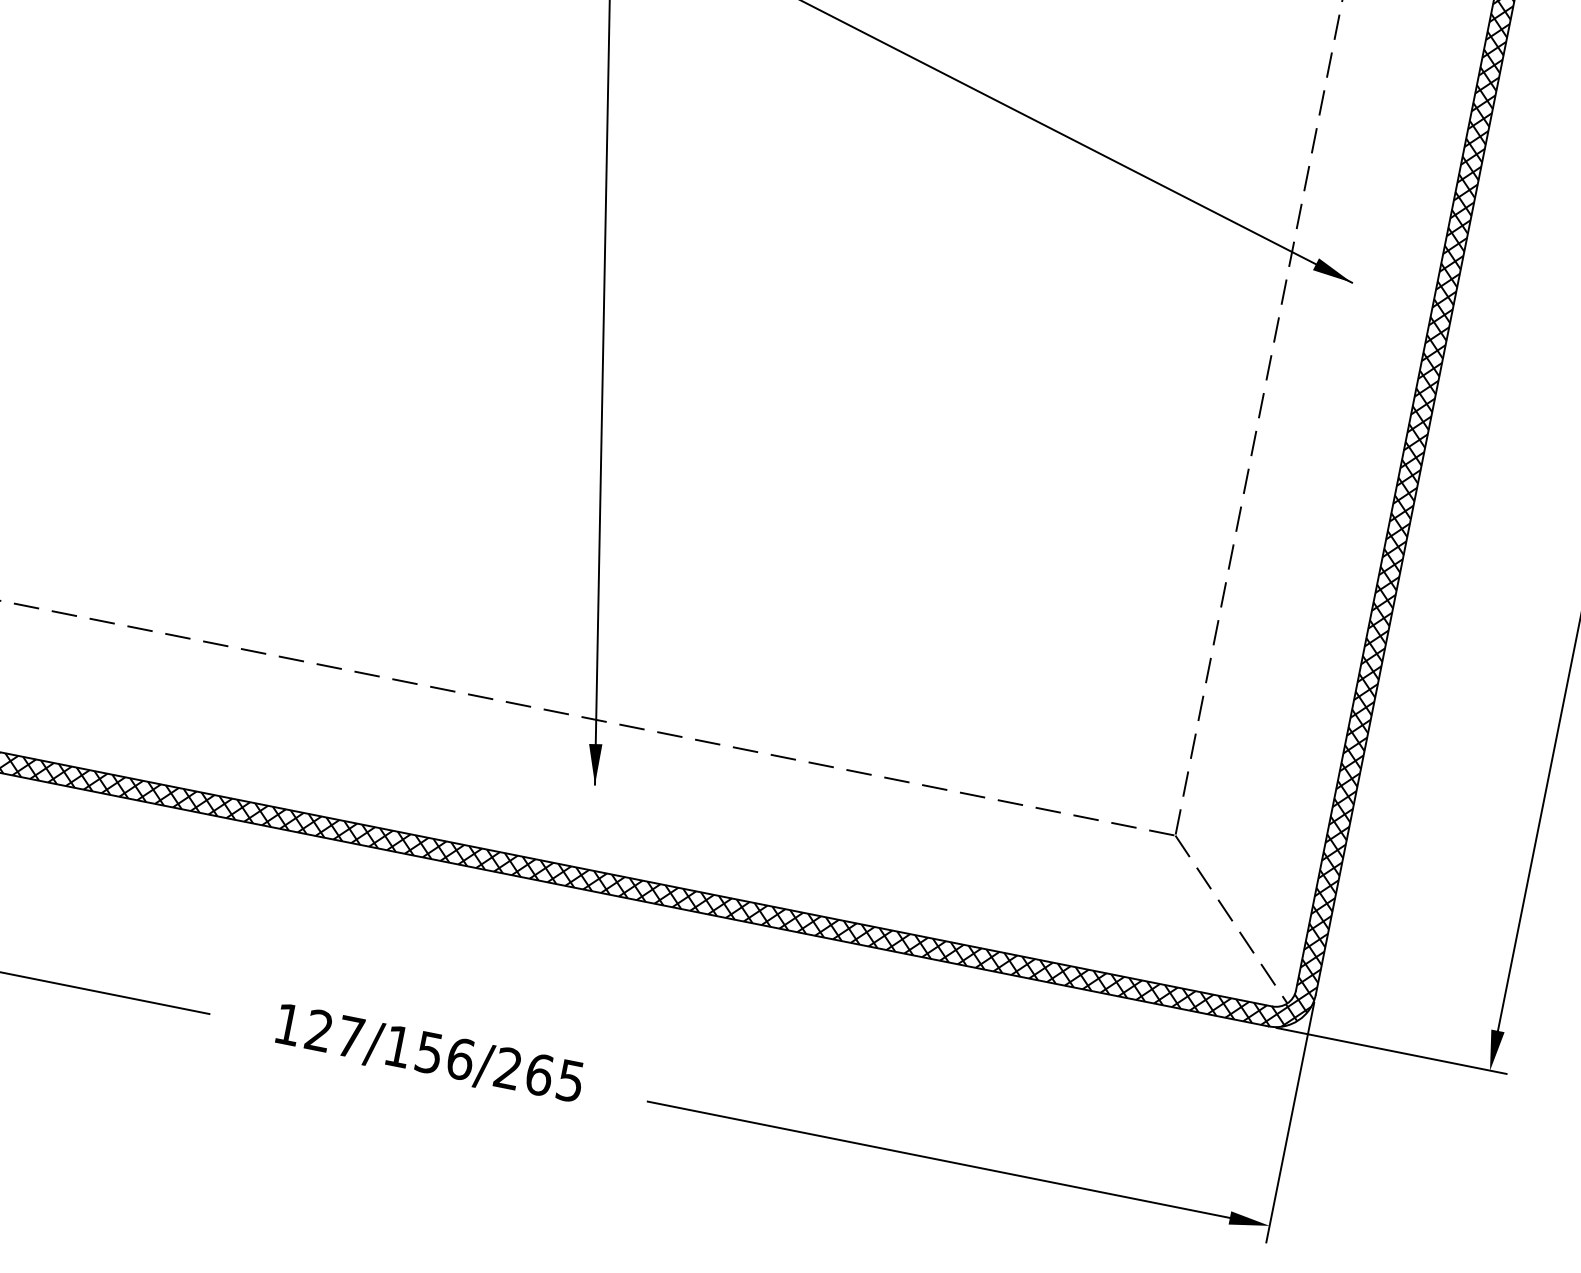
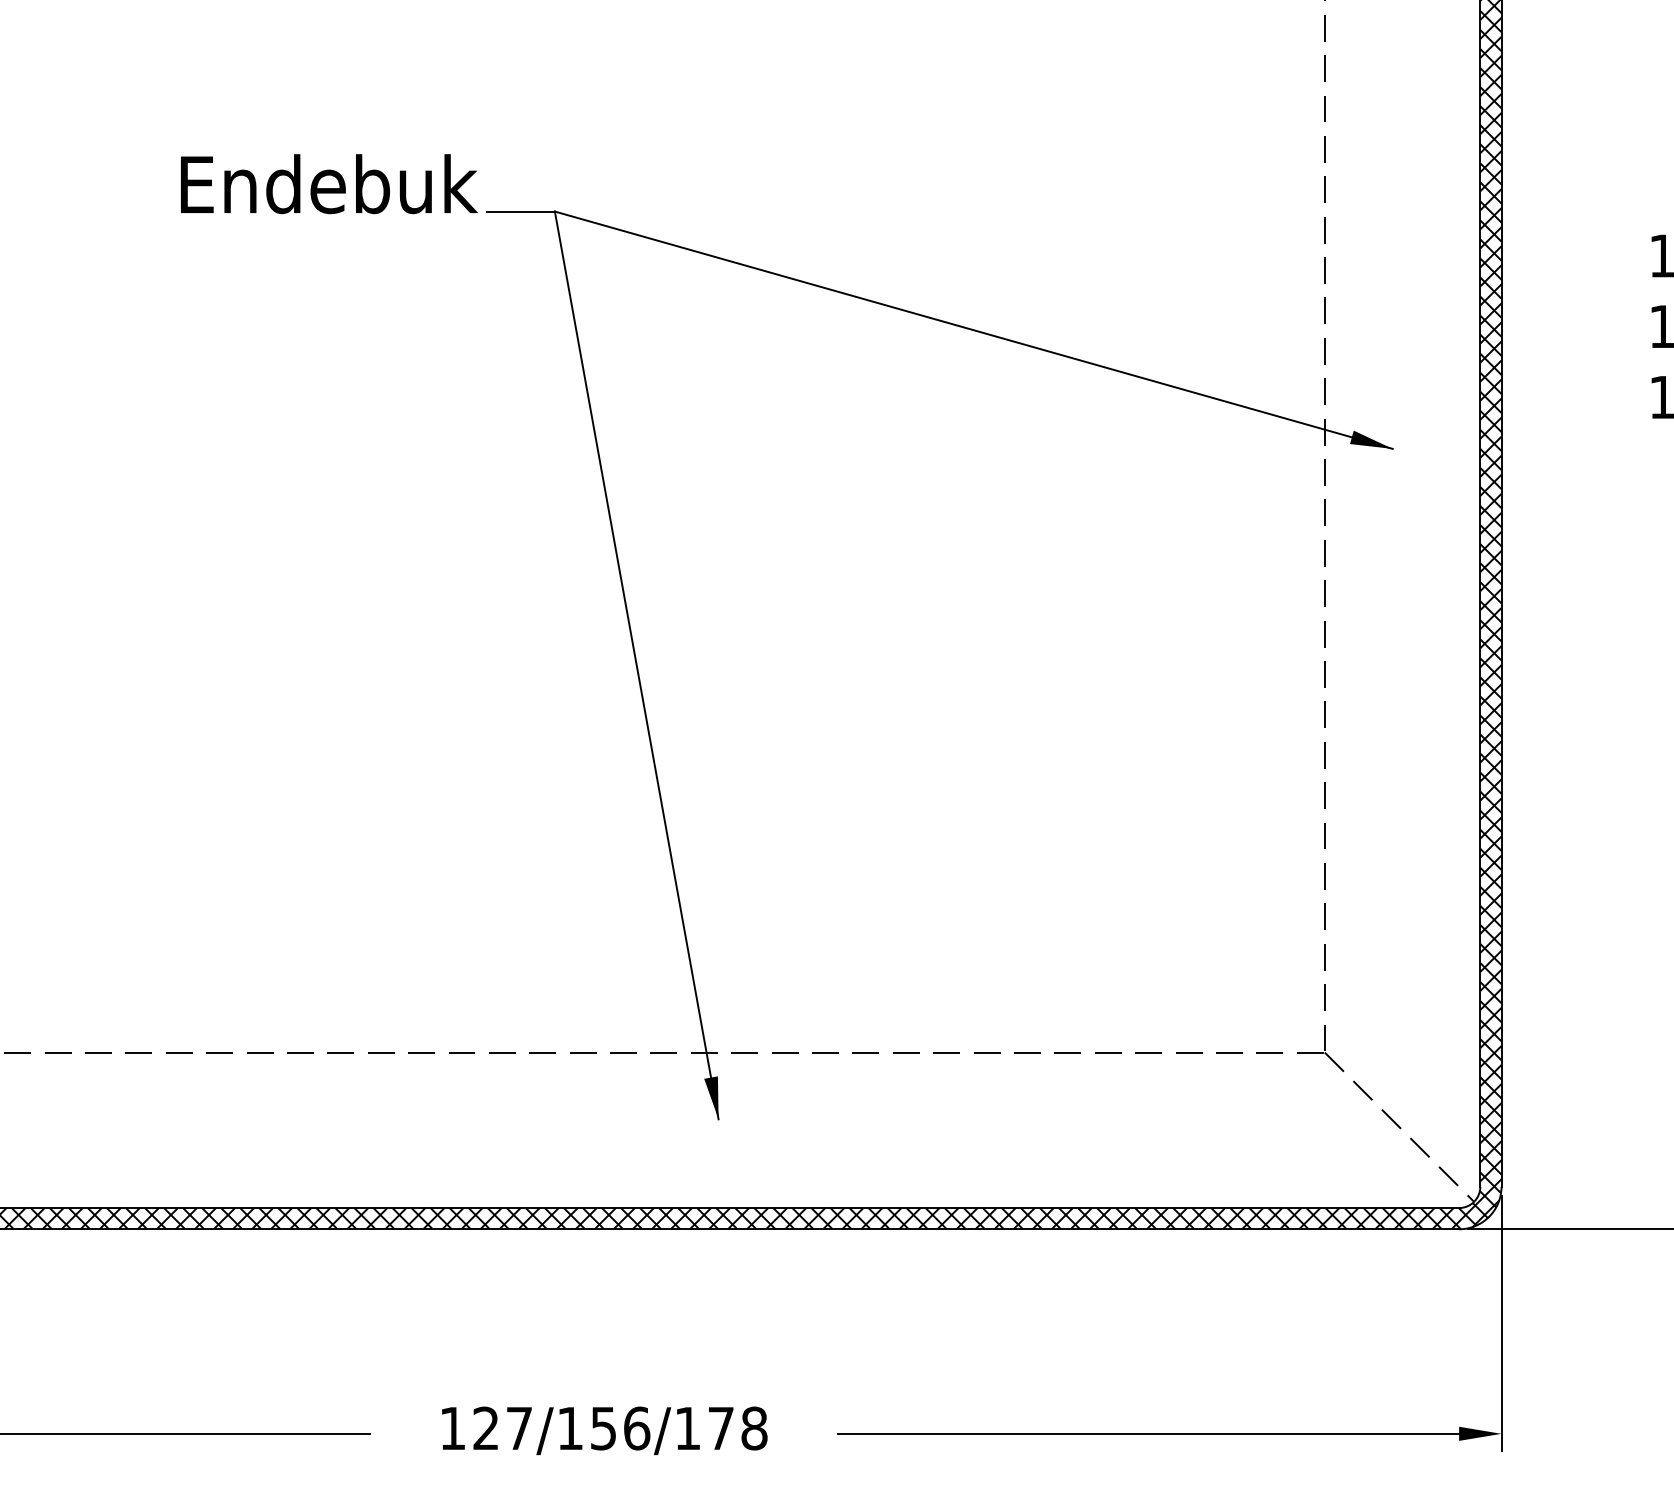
text: (539, 1074) -> (721, 1428), 127/156/265 -> 127/156/178

